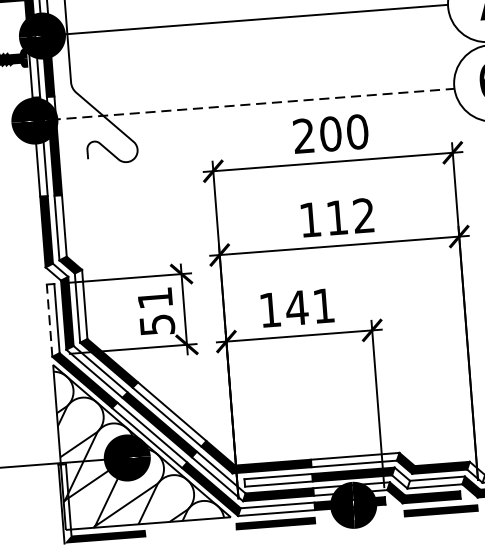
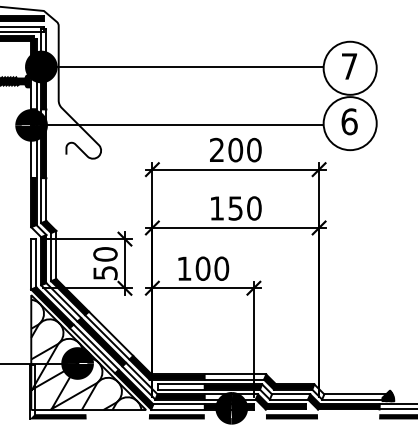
line: (245, 104) -> (178, 125), dashed -> solid
text: (349, 216) -> (244, 208), 112 -> 150
text: (155, 298) -> (105, 254), 51 -> 50
text: (310, 306) -> (212, 268), 141 -> 100
line: (50, 319) -> (31, 263), dashed -> solid

